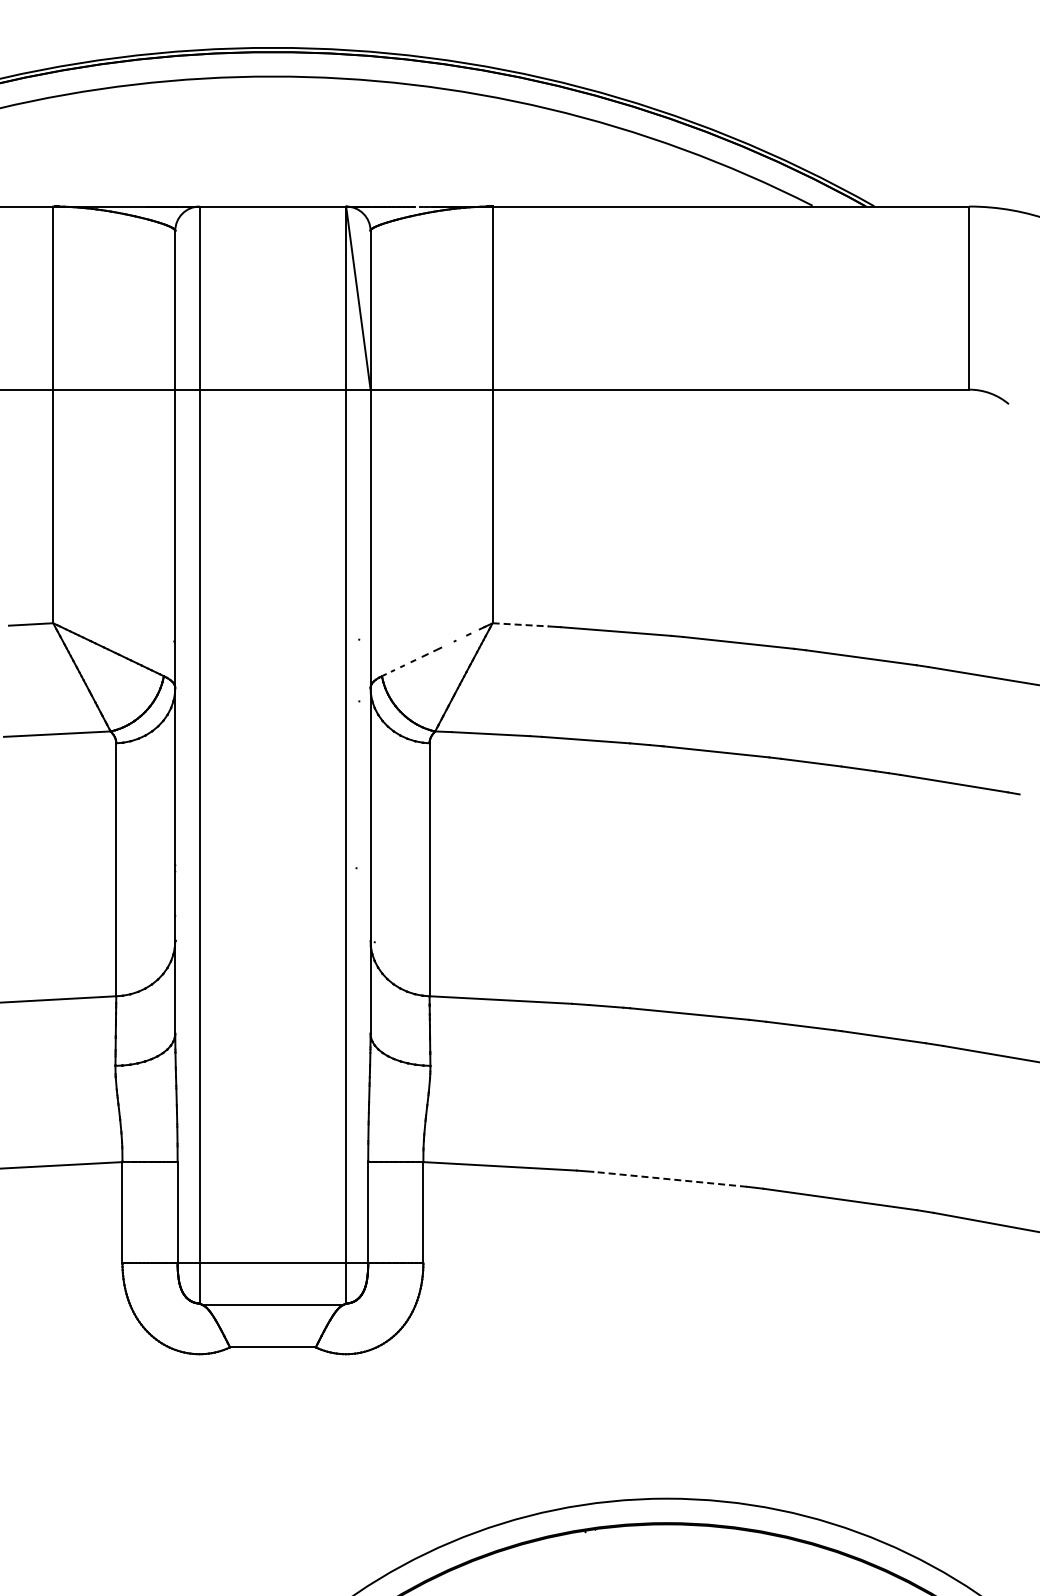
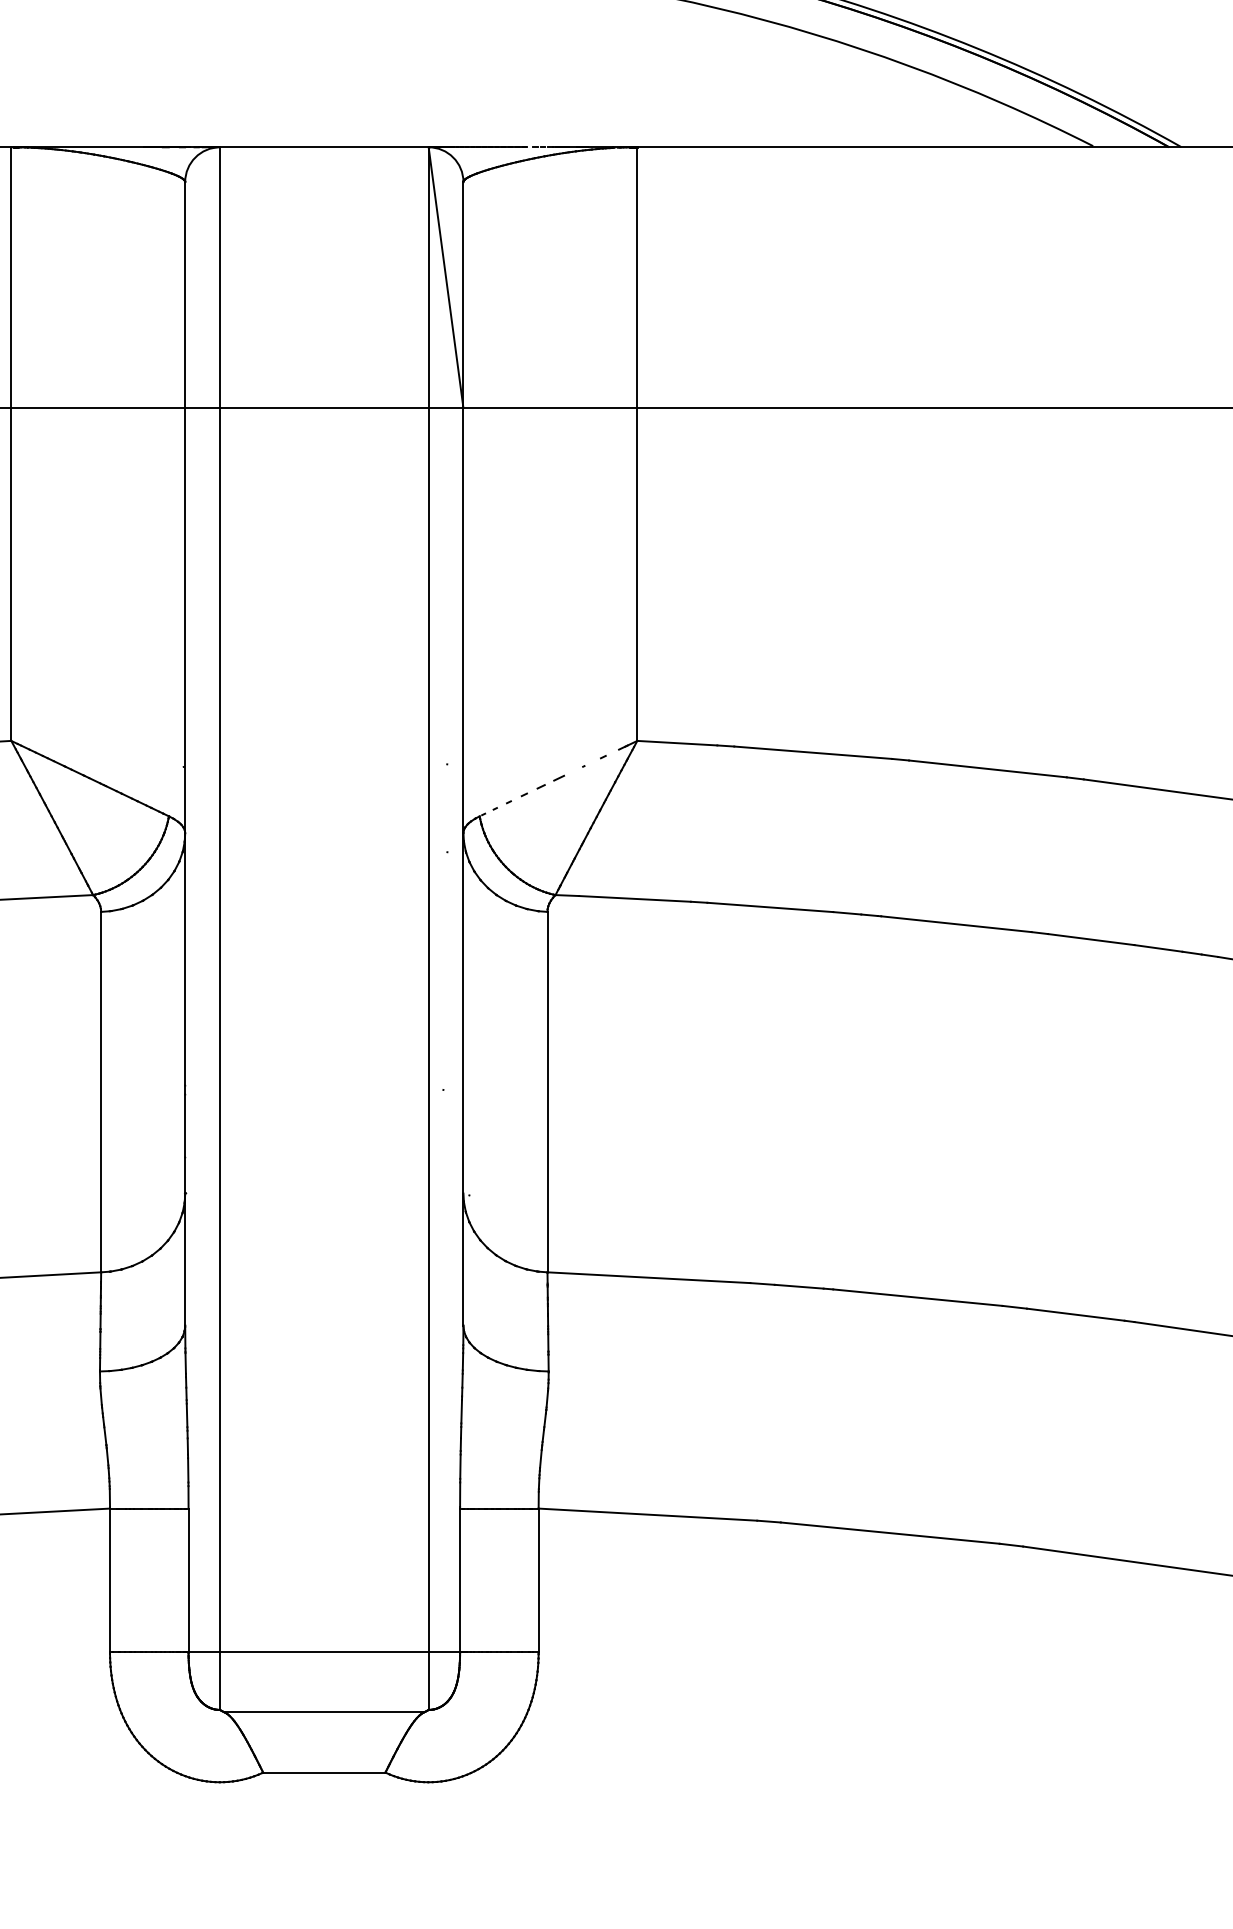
line: (521, 624) -> (678, 742), dashed -> solid
line: (669, 1179) -> (889, 1533), dashed -> solid

